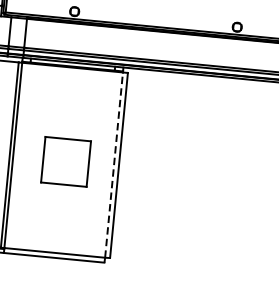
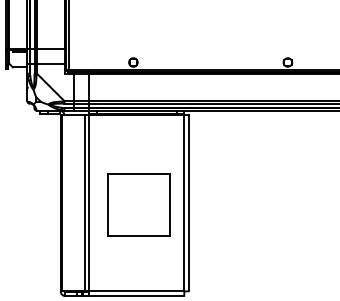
part: (65, 161) -> (138, 204), size x1.43
line: (114, 164) -> (184, 202), dashed -> solid

